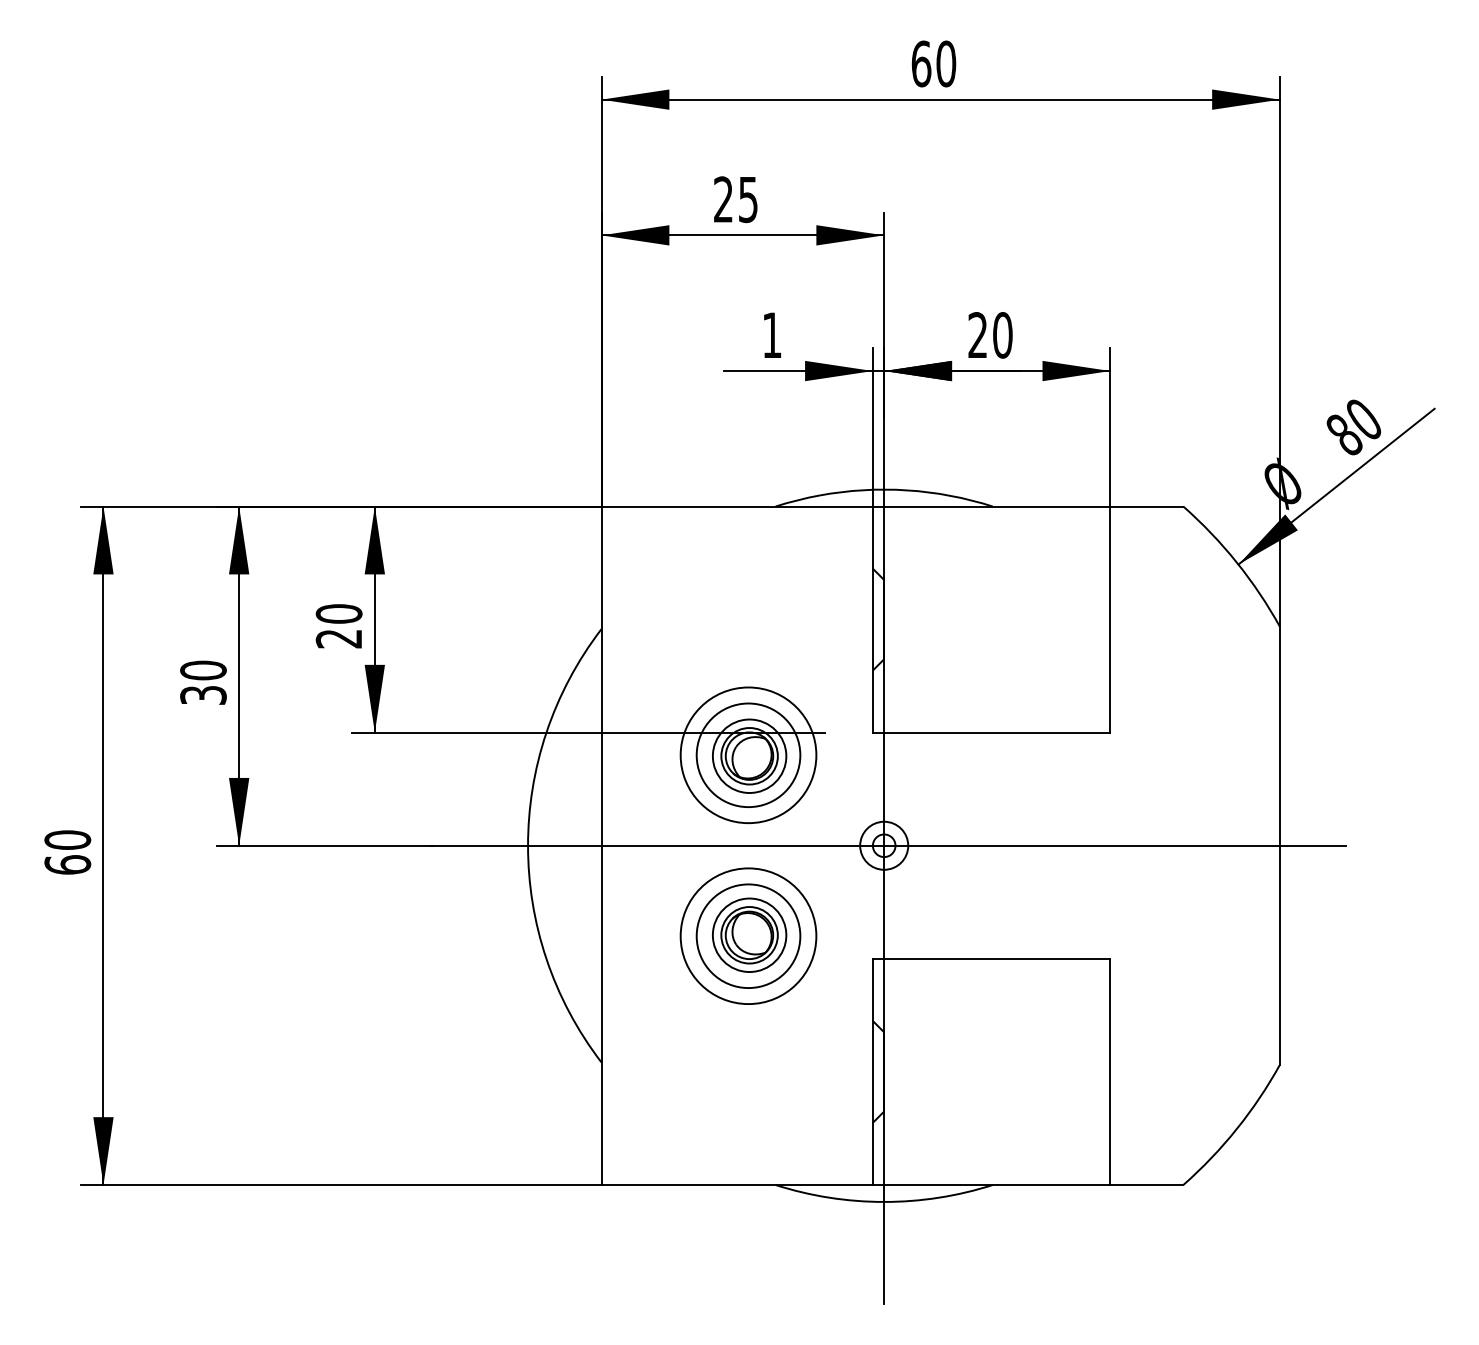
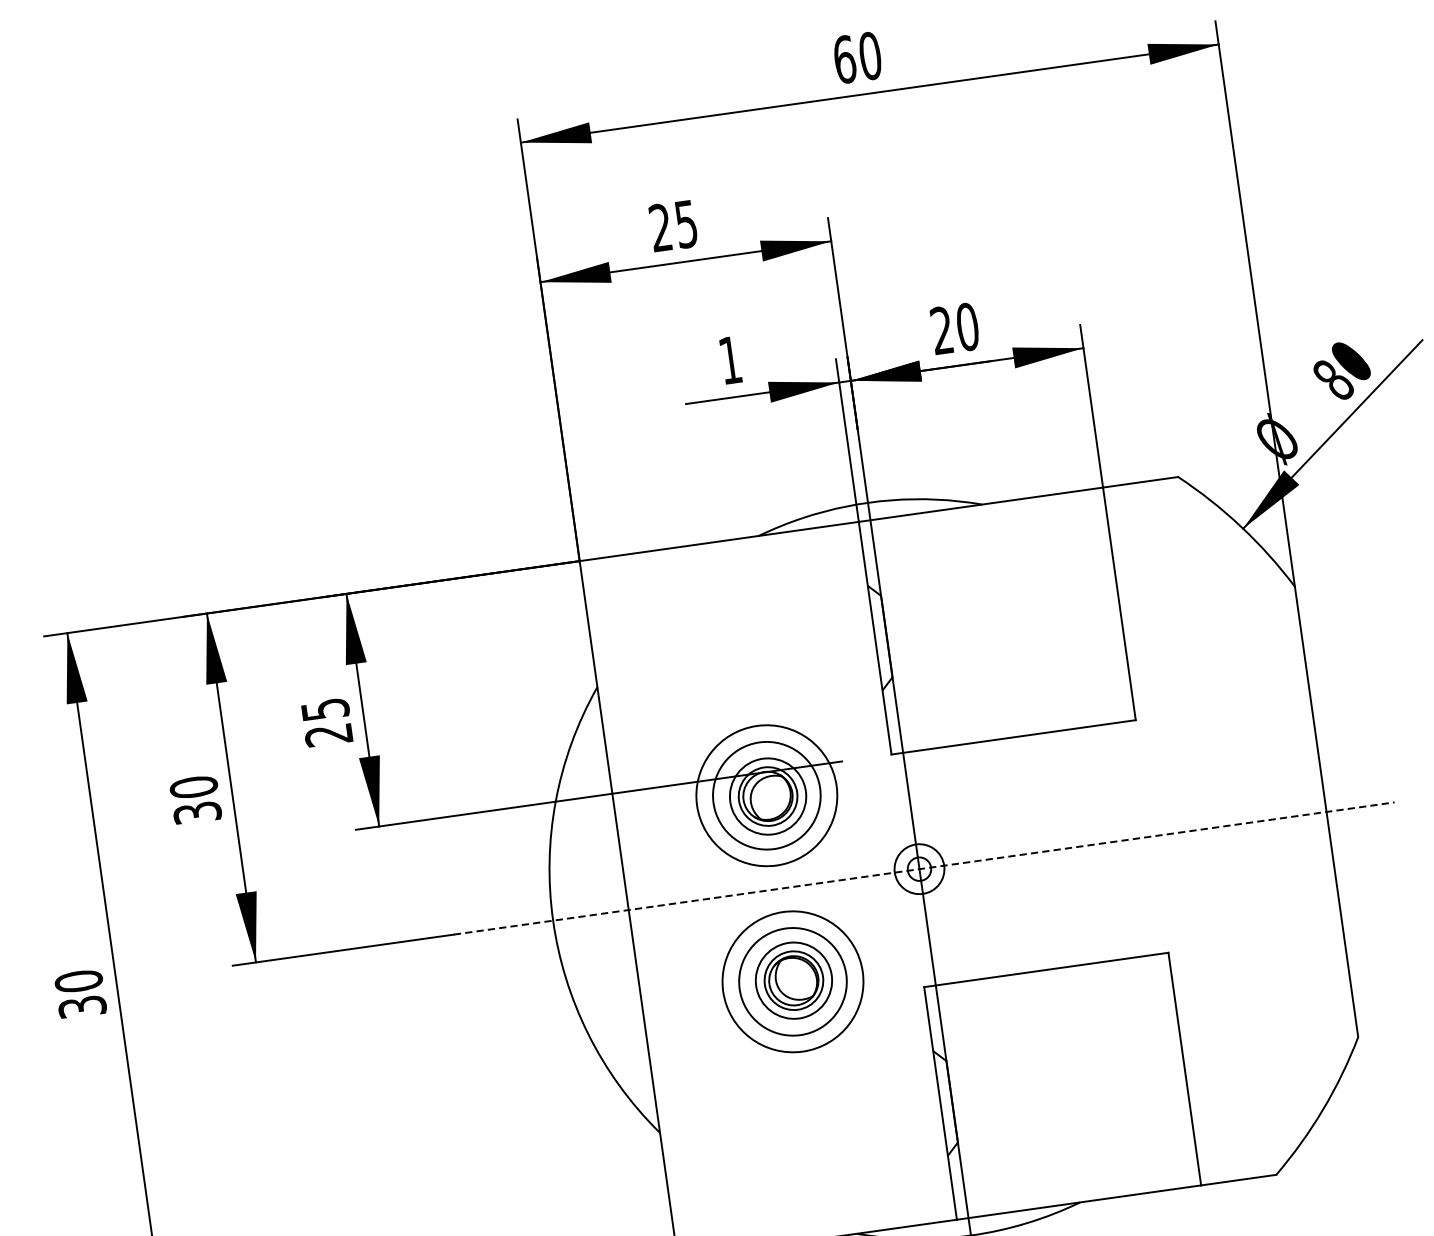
text: (338, 613) -> (324, 709), 20 -> 25
line: (889, 845) -> (924, 868), solid -> dashed
text: (67, 864) -> (82, 1006), 60 -> 30

